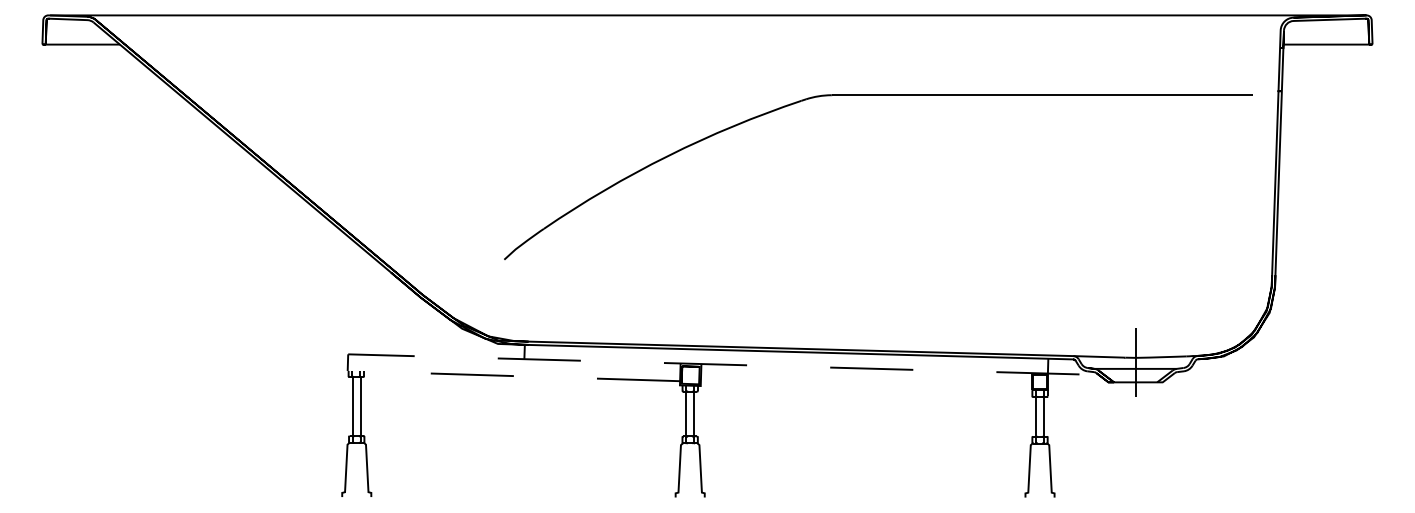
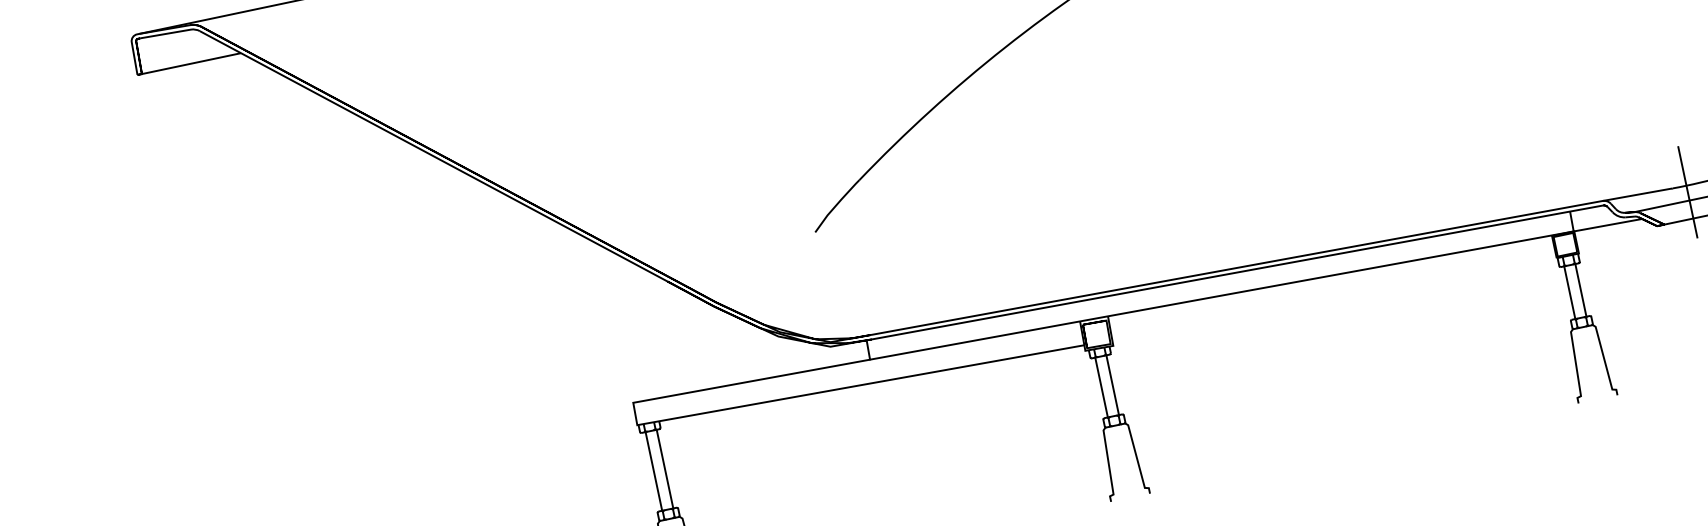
line: (548, 359) -> (902, 353), dashed -> solid

